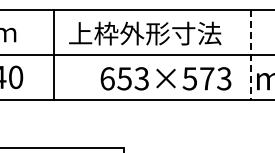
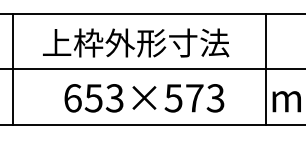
line: (54, 54) -> (12, 68), moved
line: (251, 55) -> (266, 69), dashed -> solid
text: (165, 78) -> (143, 97), moved

